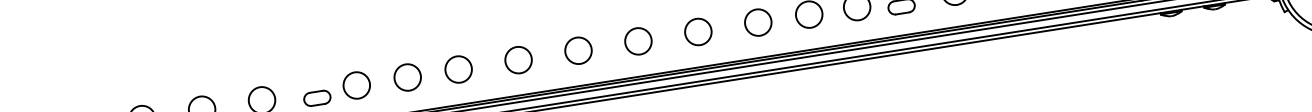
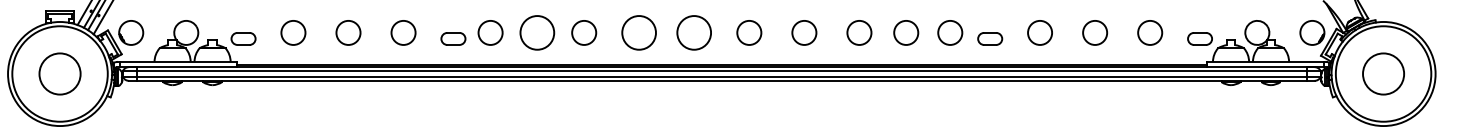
circle: (578, 50) -> (694, 32), size x1.4
circle: (518, 59) -> (639, 32), size x1.4
circle: (407, 77) -> (537, 32), size x1.4

